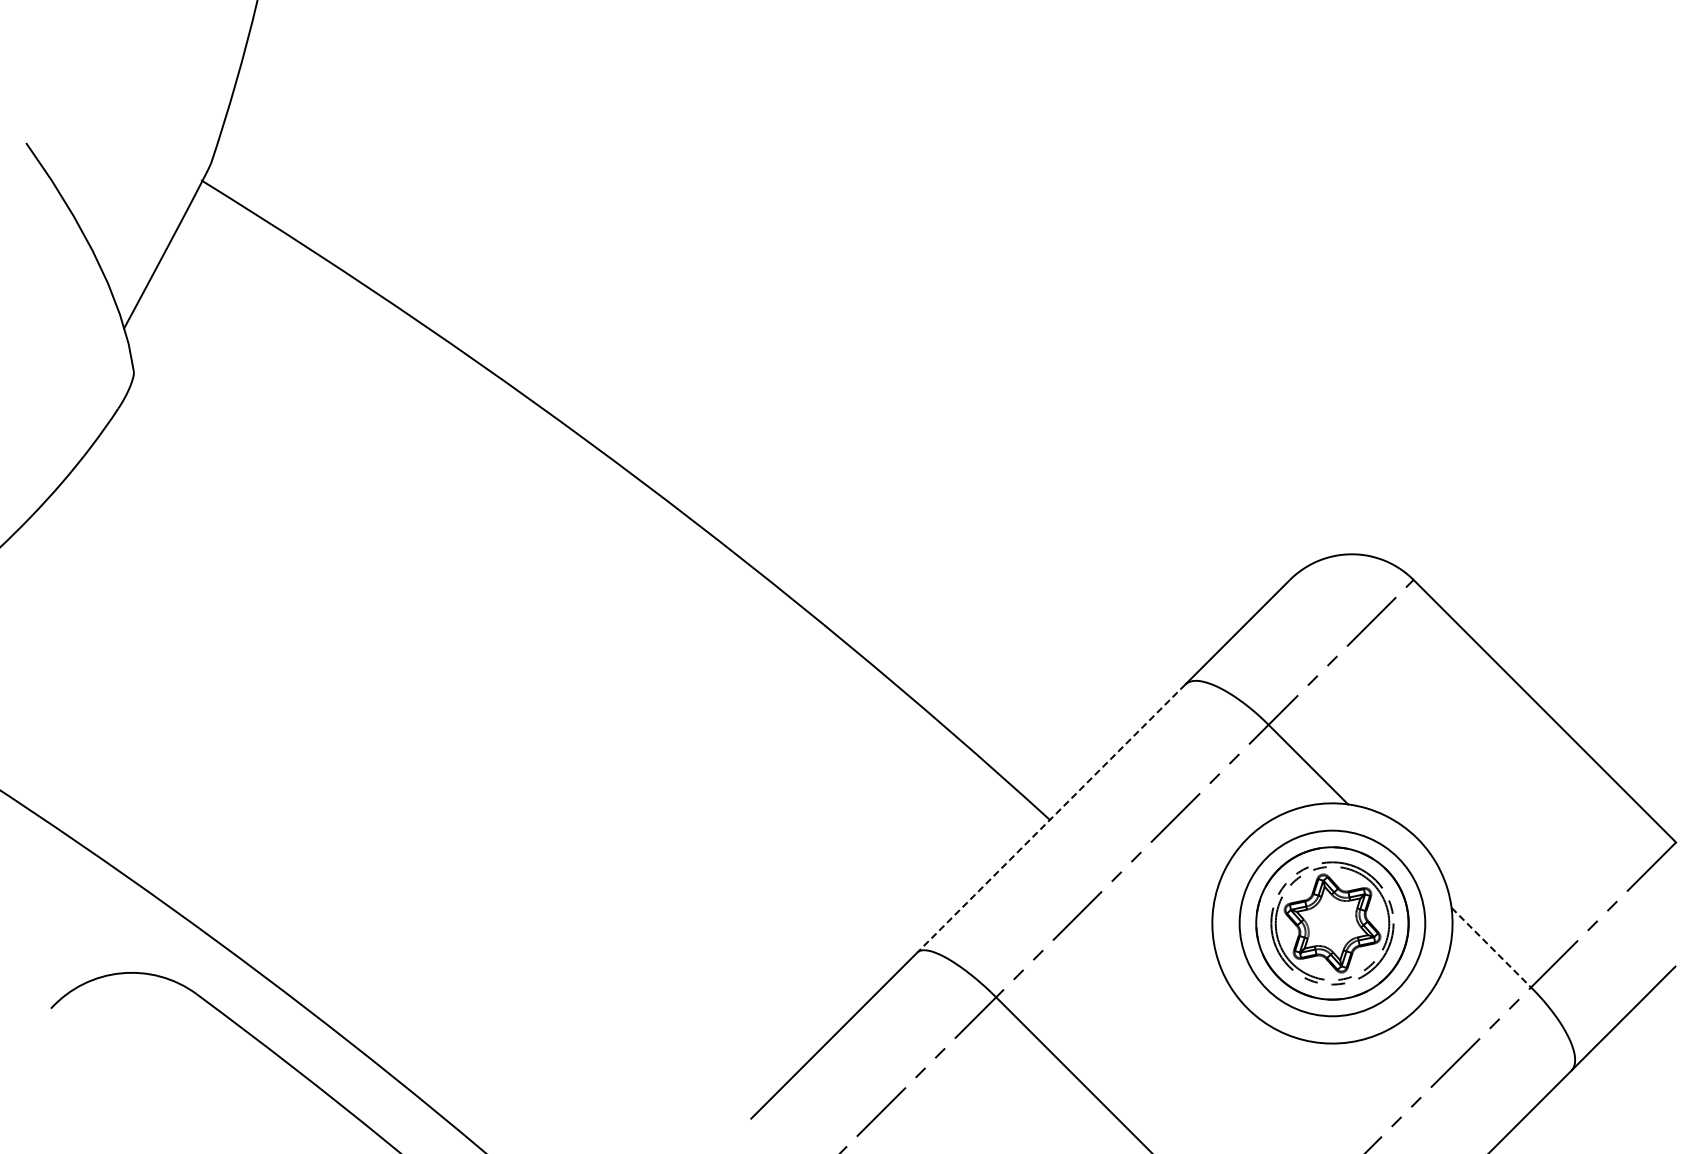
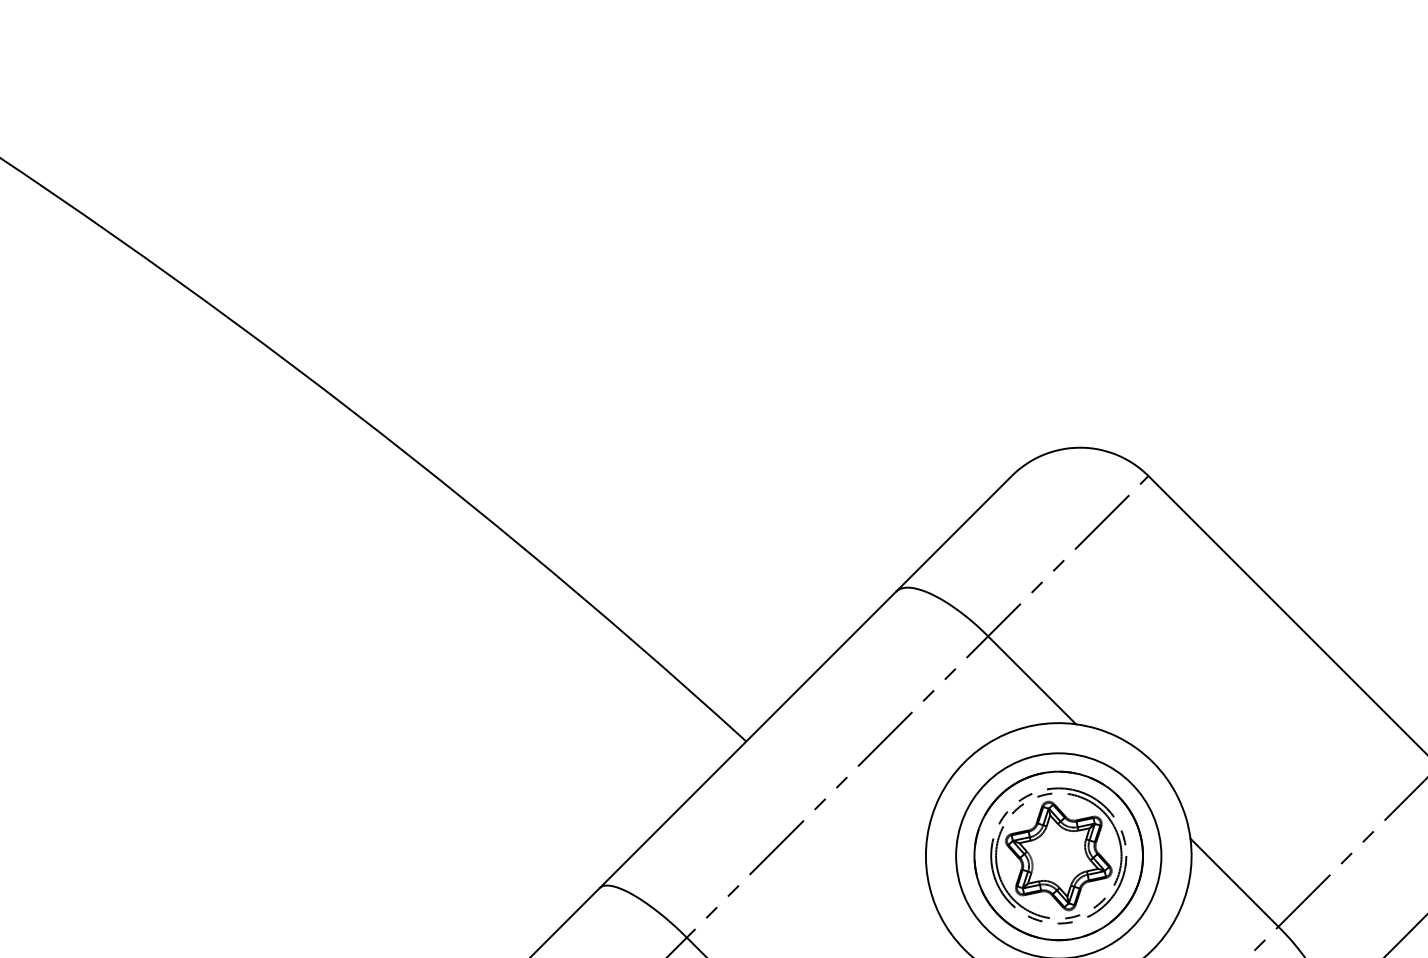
line: (1051, 818) -> (748, 739), dashed -> solid
line: (1491, 948) -> (1234, 883), dashed -> solid

